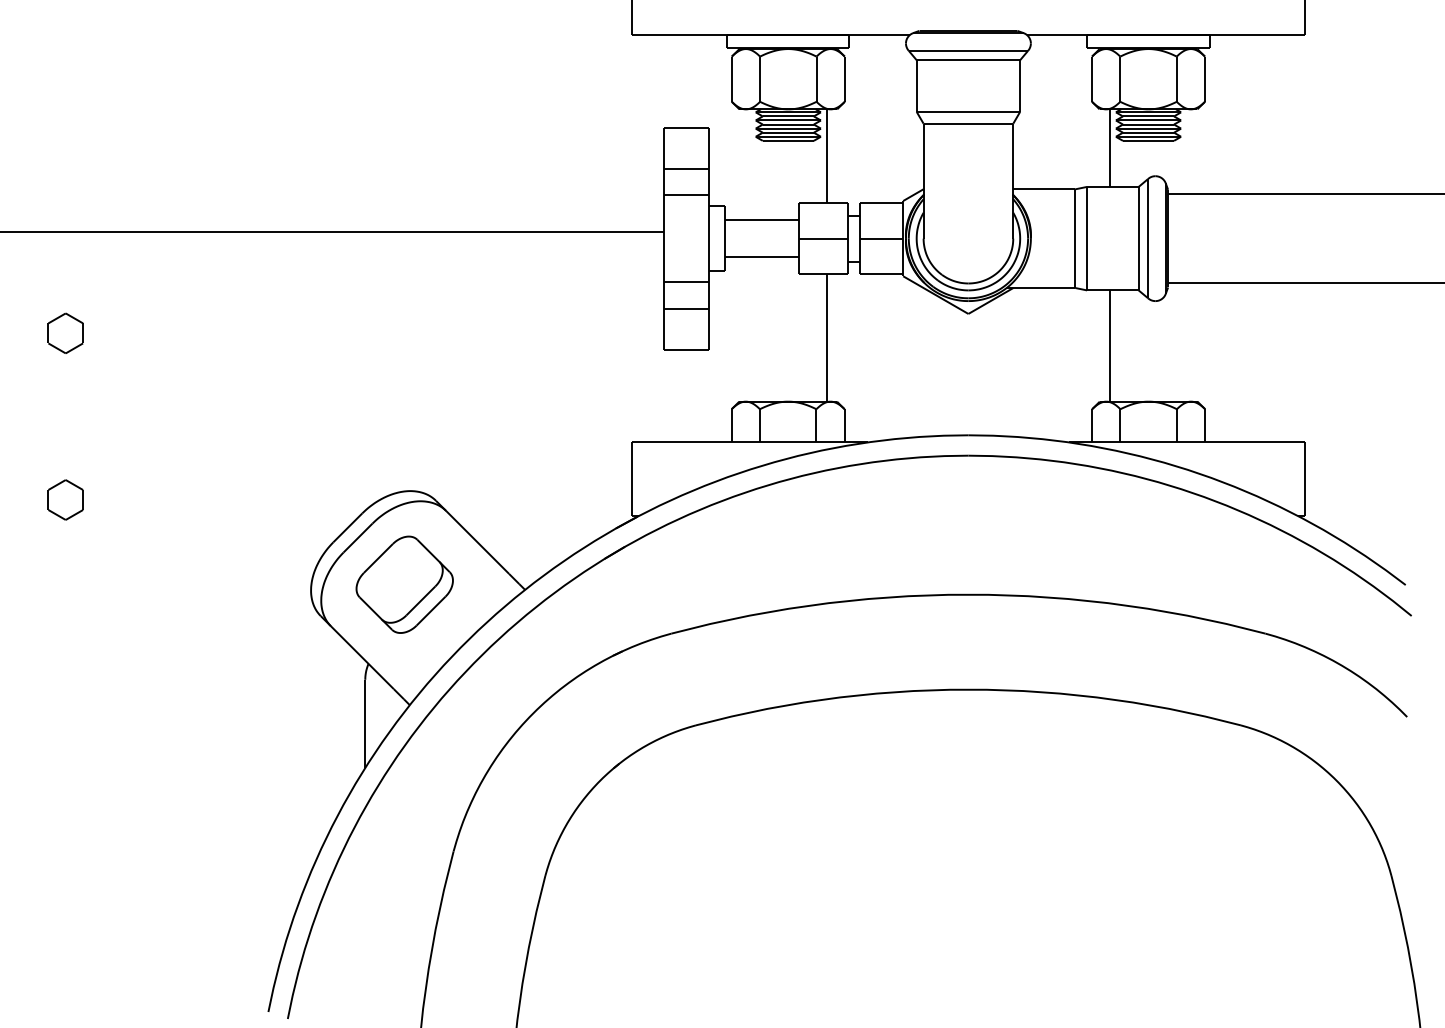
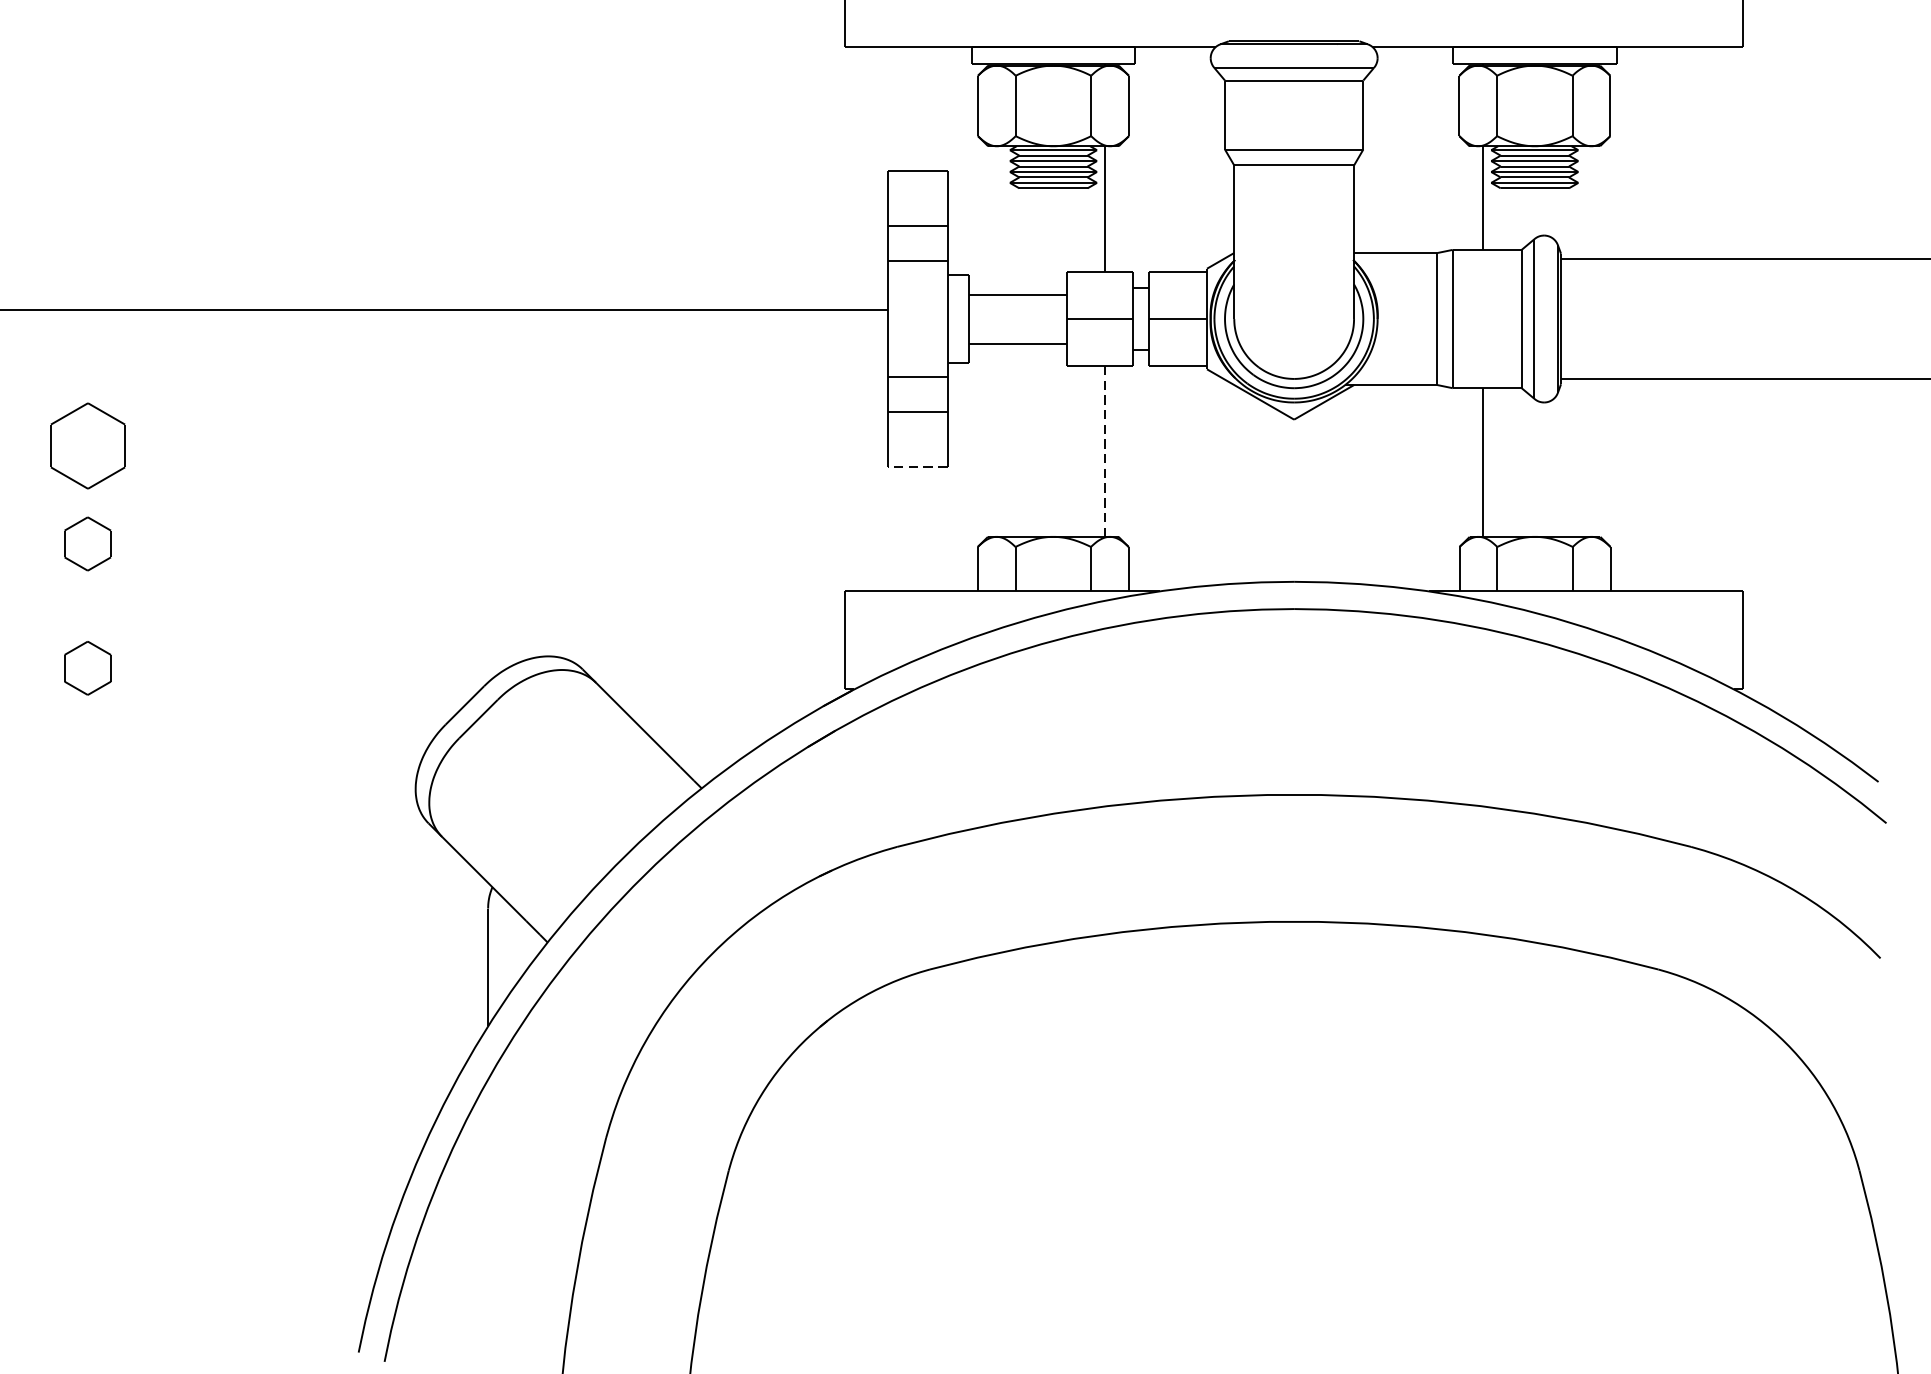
part: (65, 332) -> (87, 444), size x1.6
line: (826, 337) -> (1104, 451), solid -> dashed
line: (686, 349) -> (917, 467), solid -> dashed
part: (65, 406) -> (87, 543), added
part: (404, 584) -> (540, 781), removed

